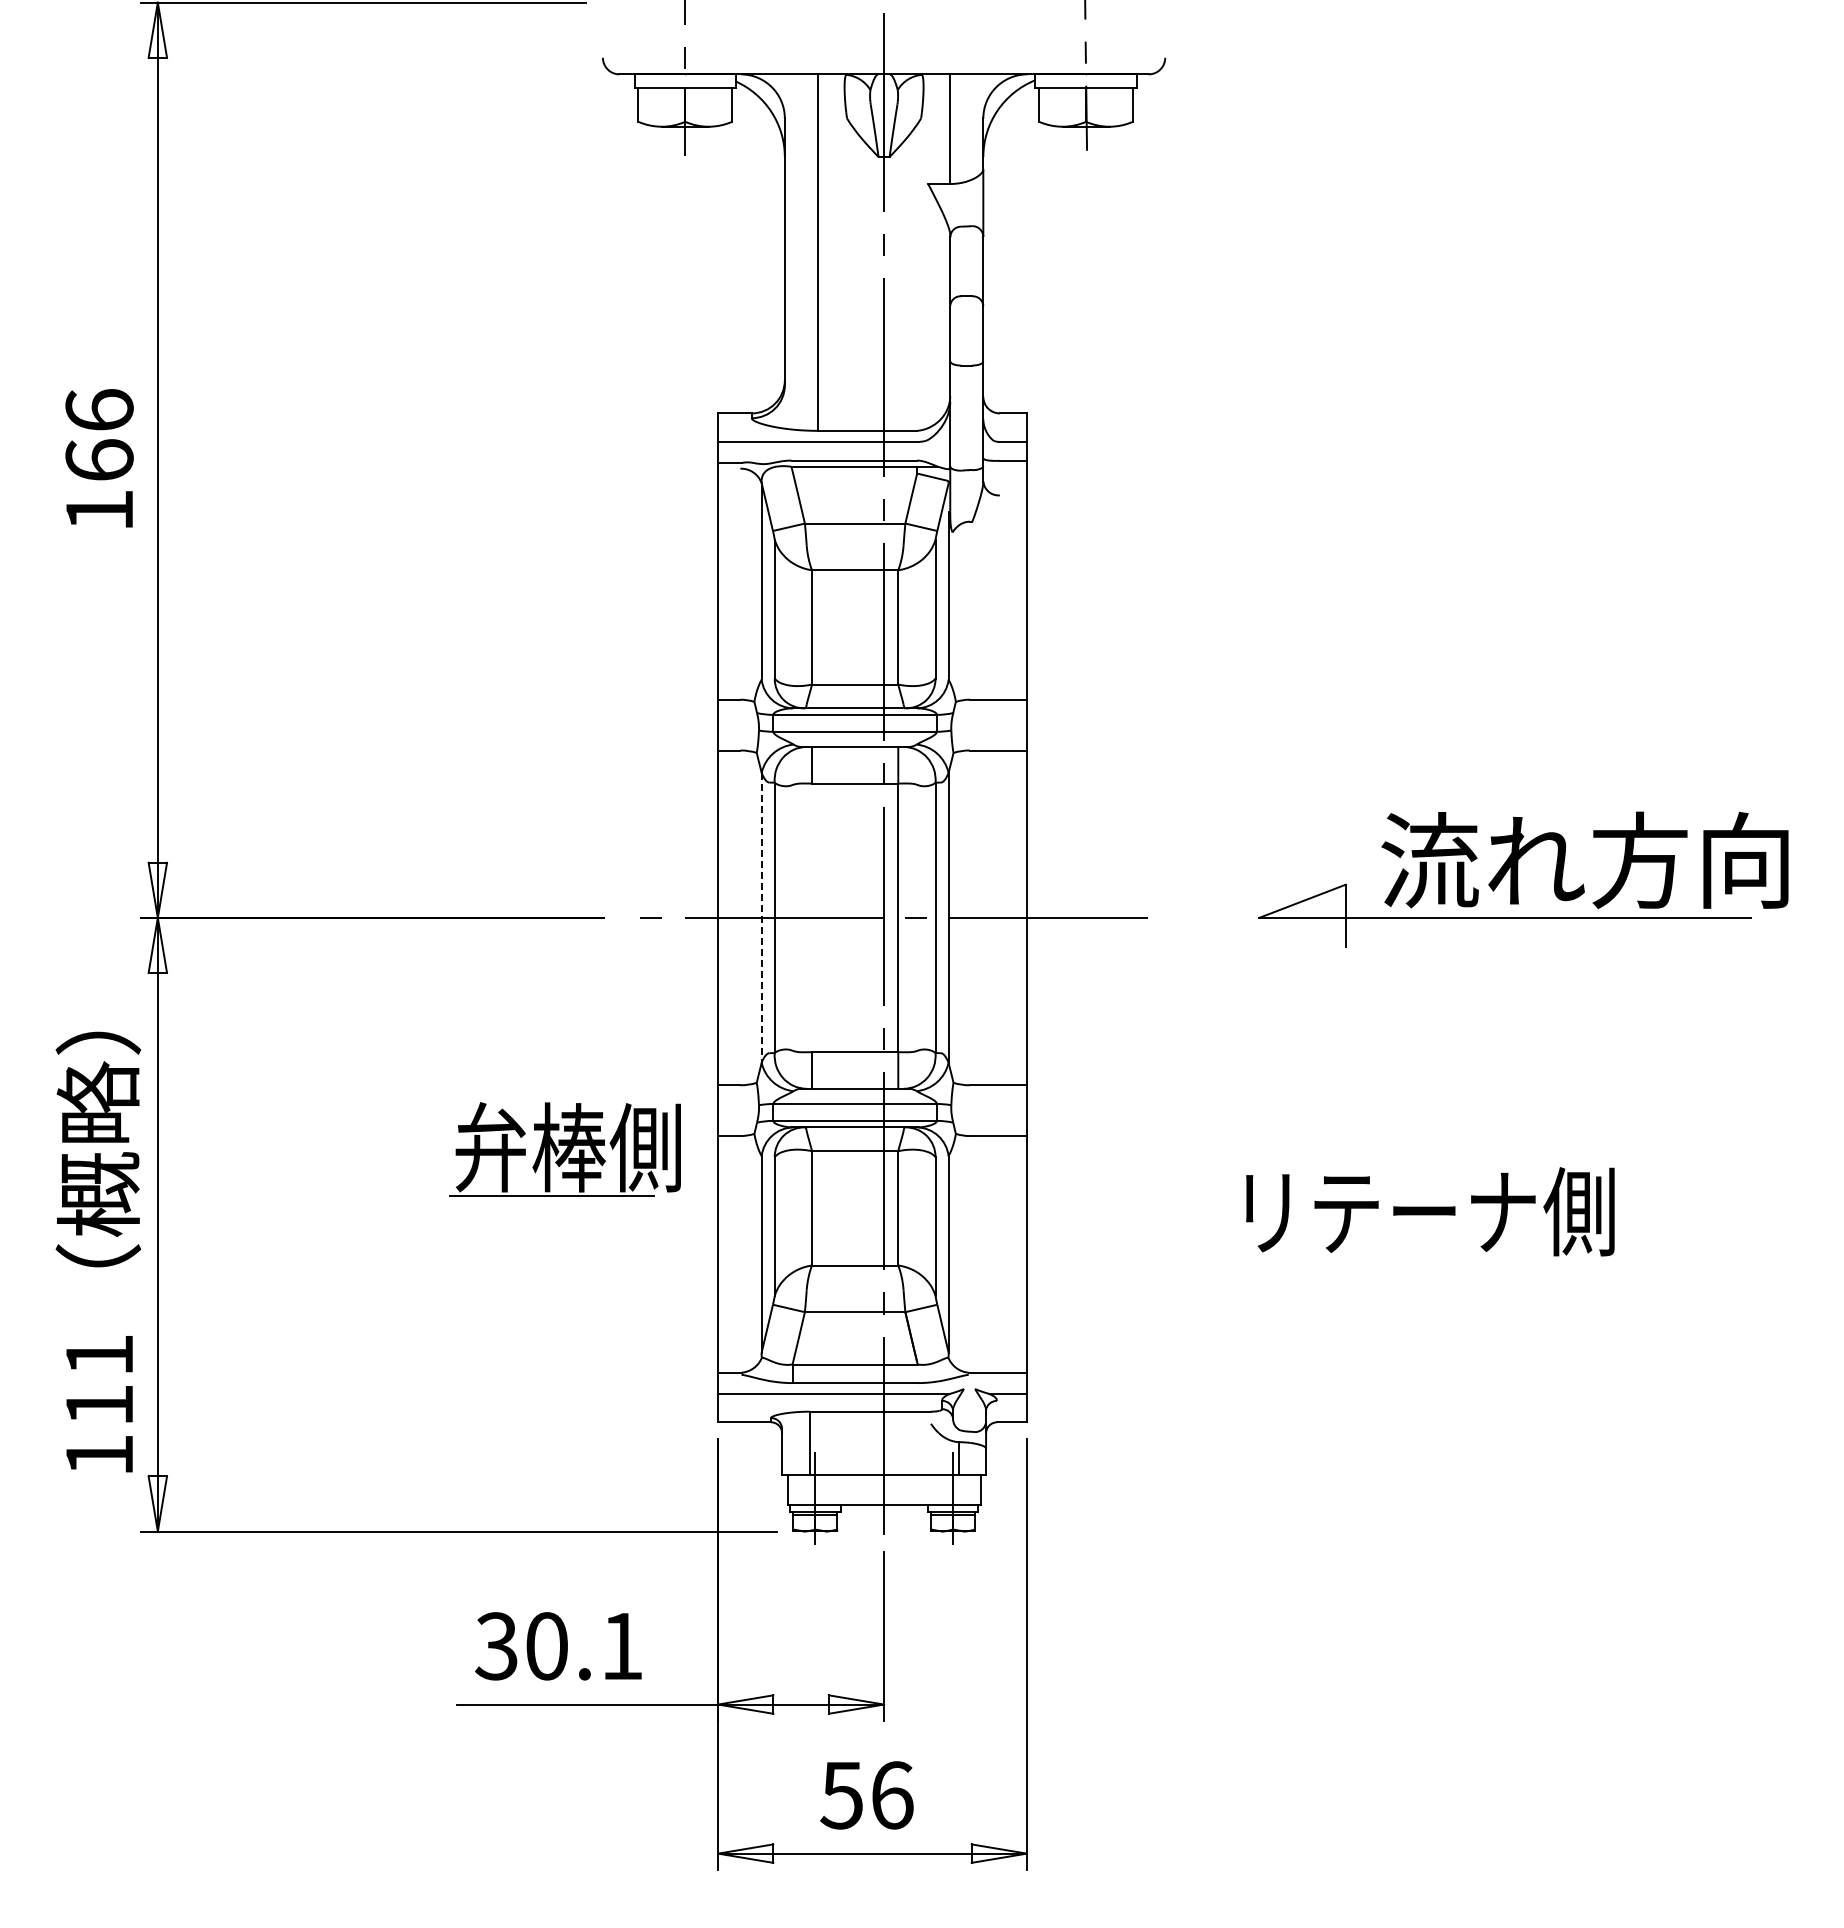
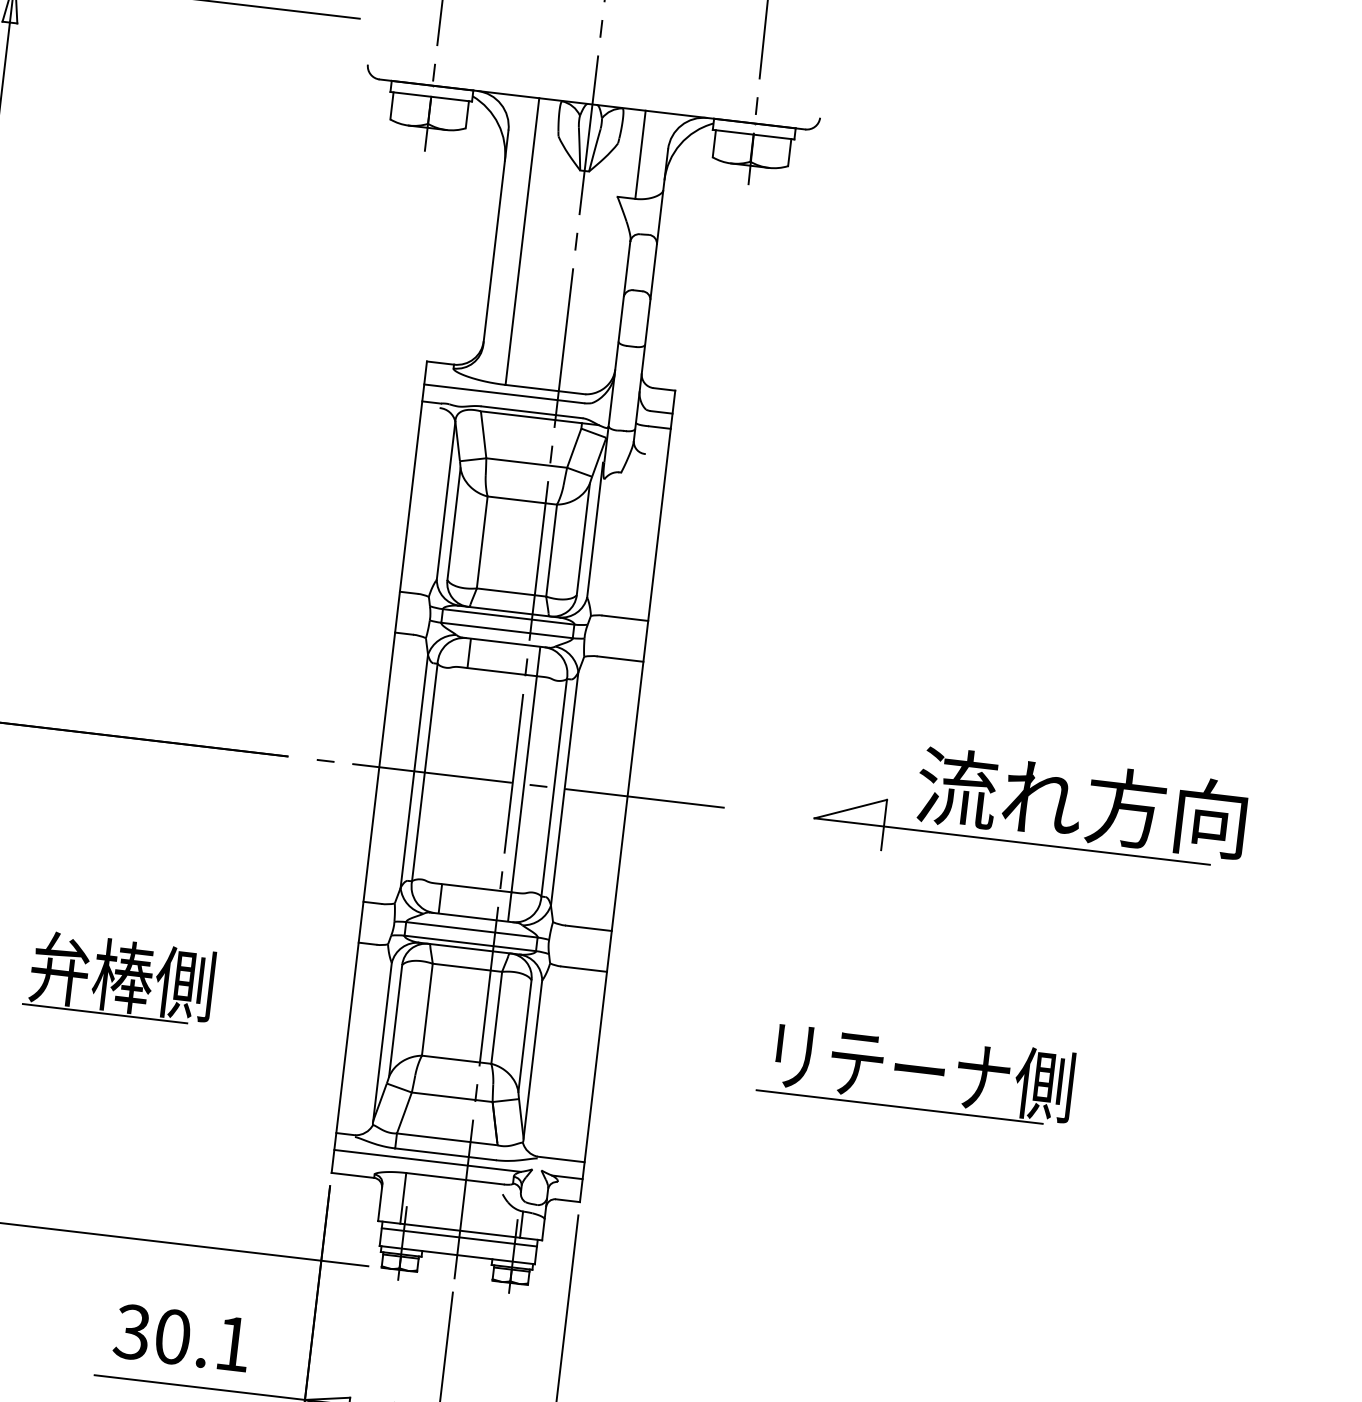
line: (761, 917) -> (414, 771), dashed -> solid
part: (564, 1149) -> (119, 977), moved
line: (1405, 1259) -> (899, 1106), added
line: (883, 1482) -> (458, 1236), added

